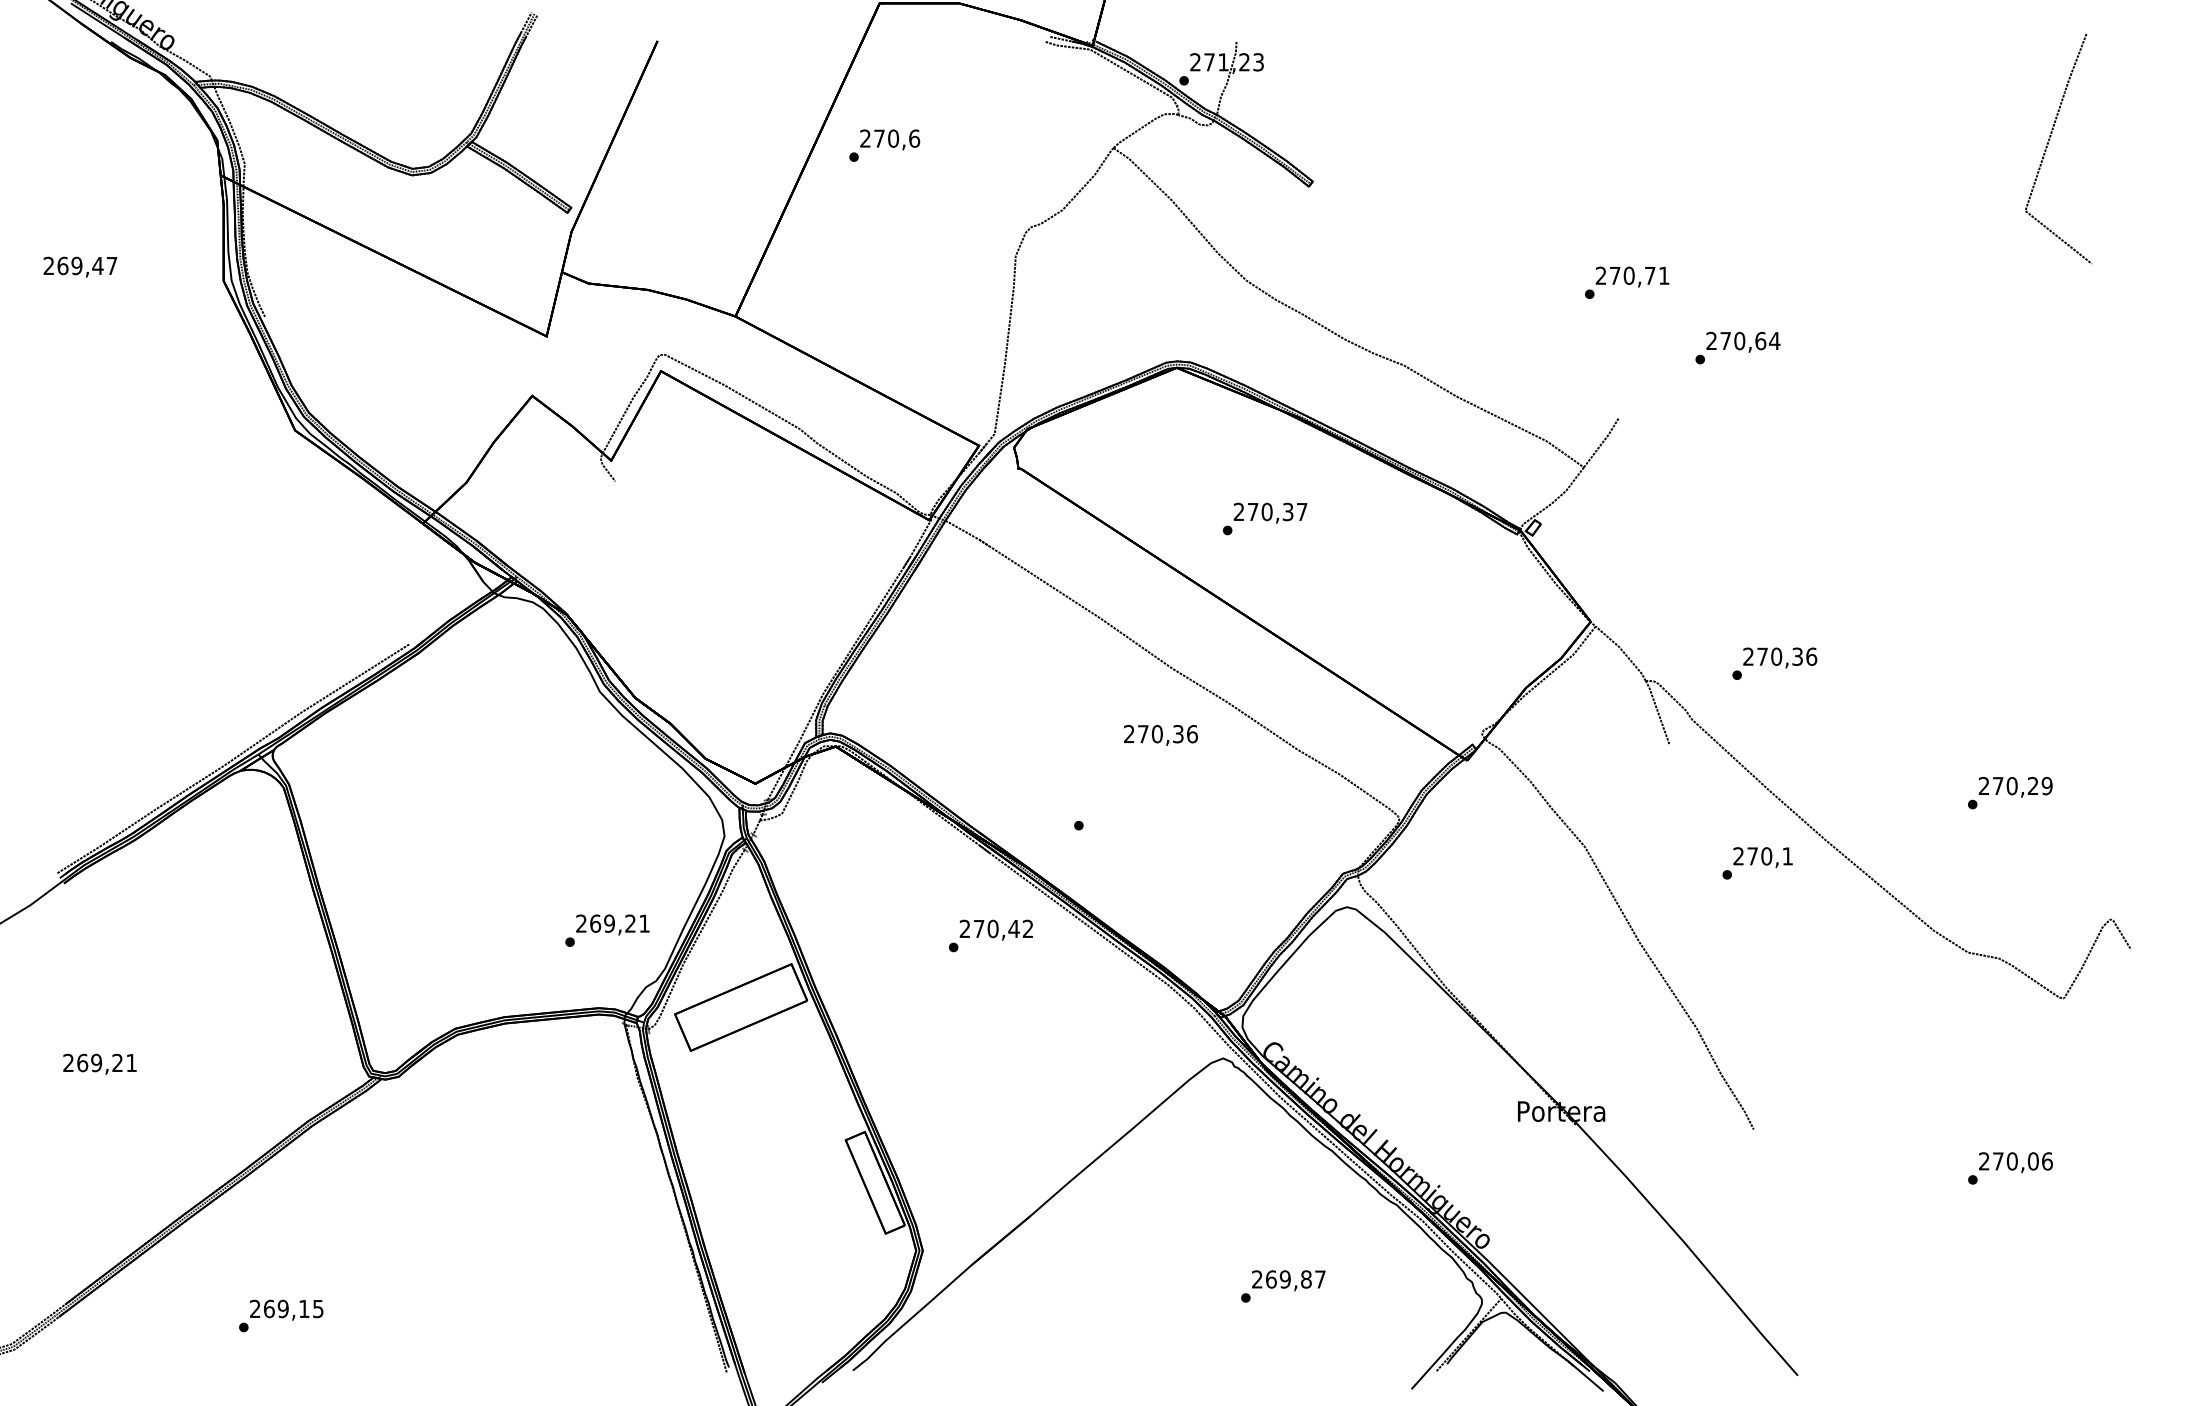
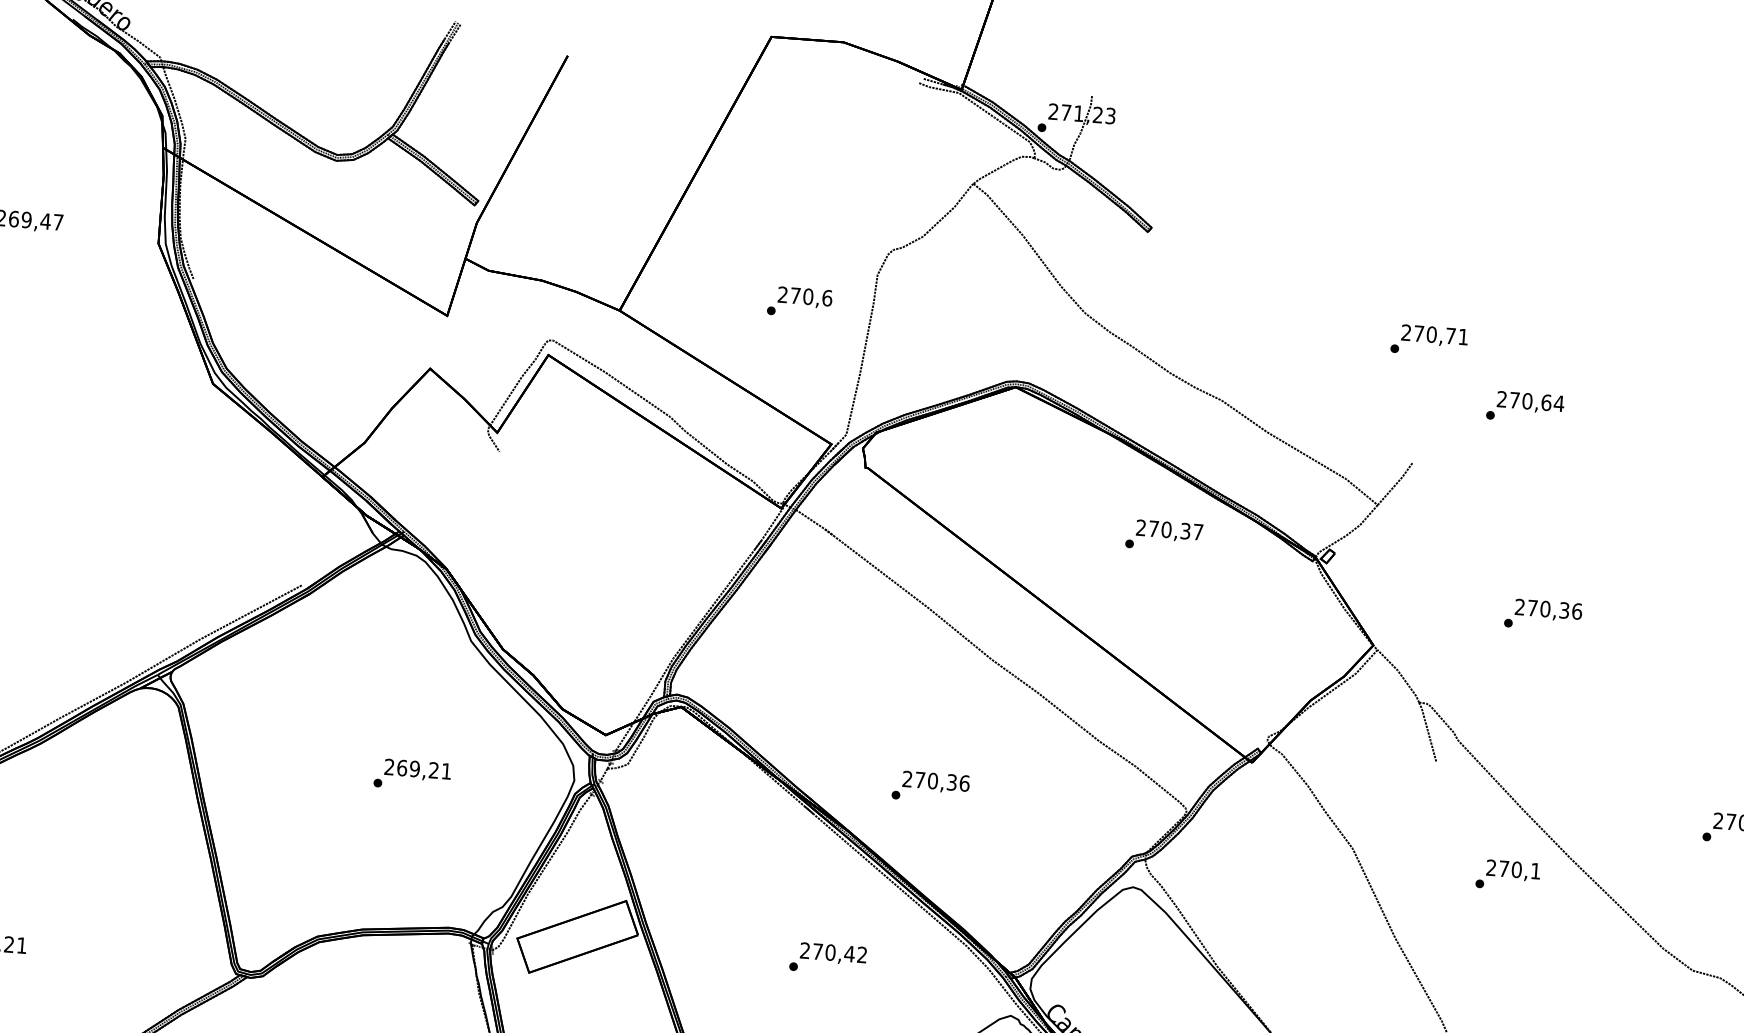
text: (884, 145) -> (799, 302), moved
text: (1265, 518) -> (1164, 535), moved
text: (1774, 663) -> (1543, 615), moved
text: (1160, 735) -> (935, 782), moved
text: (607, 930) -> (412, 775), moved
text: (990, 935) -> (827, 958), moved

